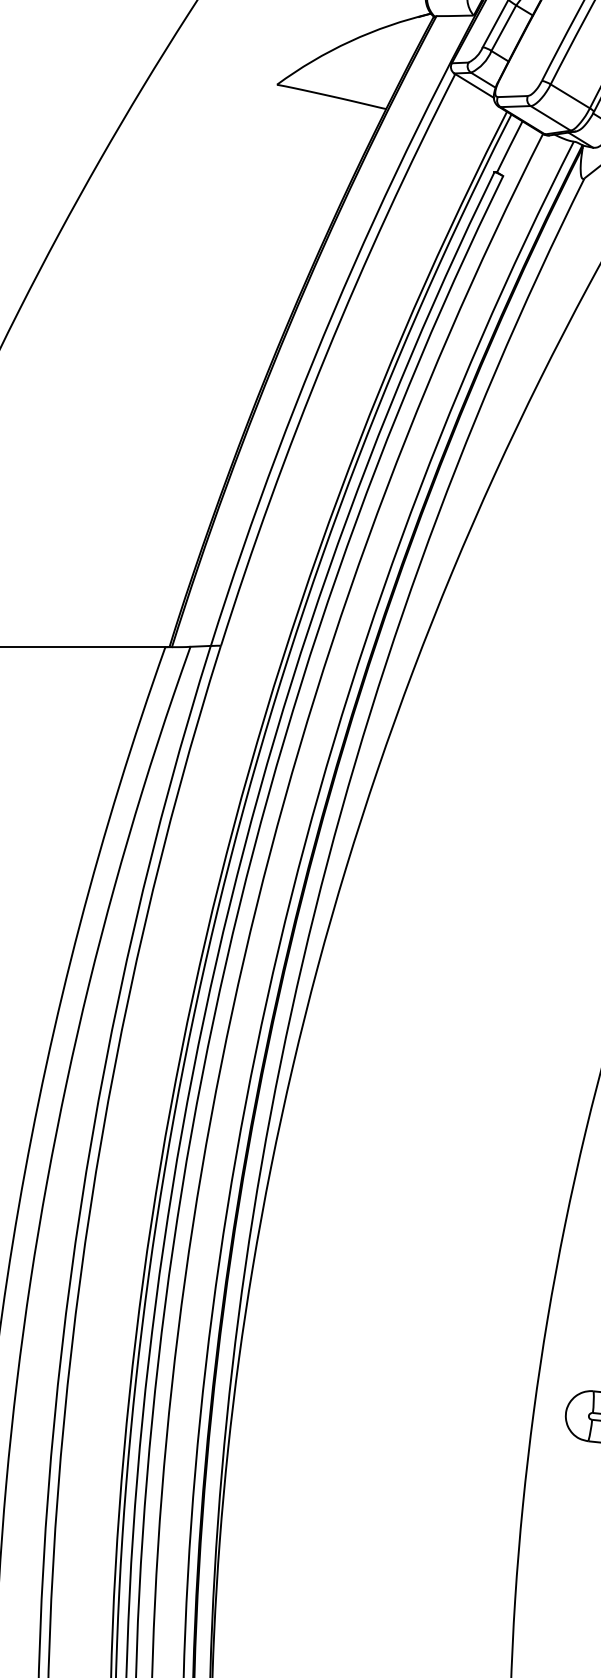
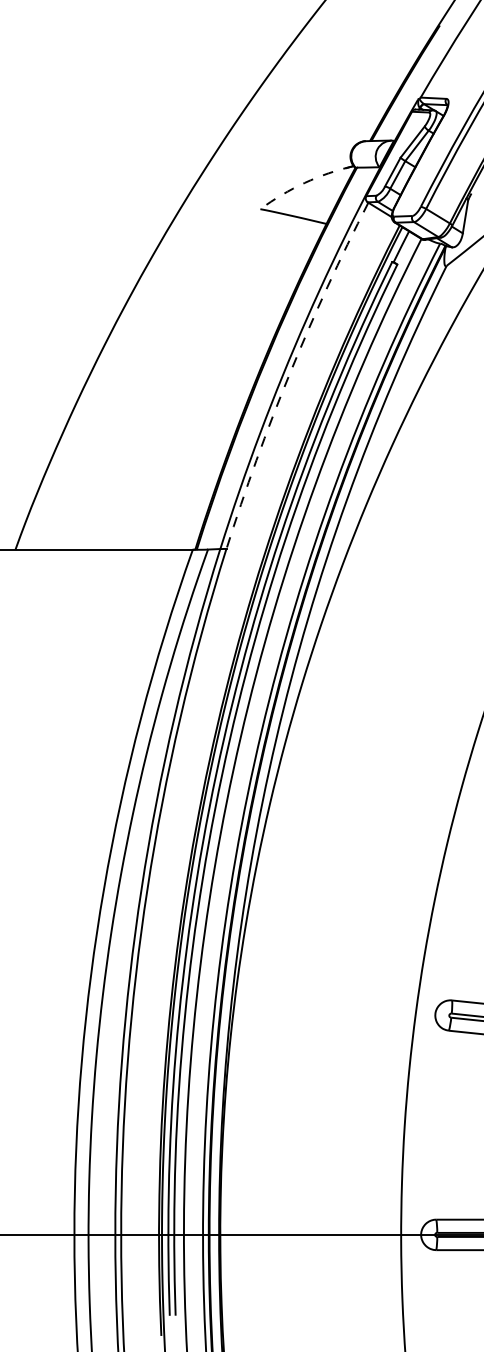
arc: (349, 40) -> (304, 182), solid -> dashed
arc: (326, 354) -> (290, 372), solid -> dashed

